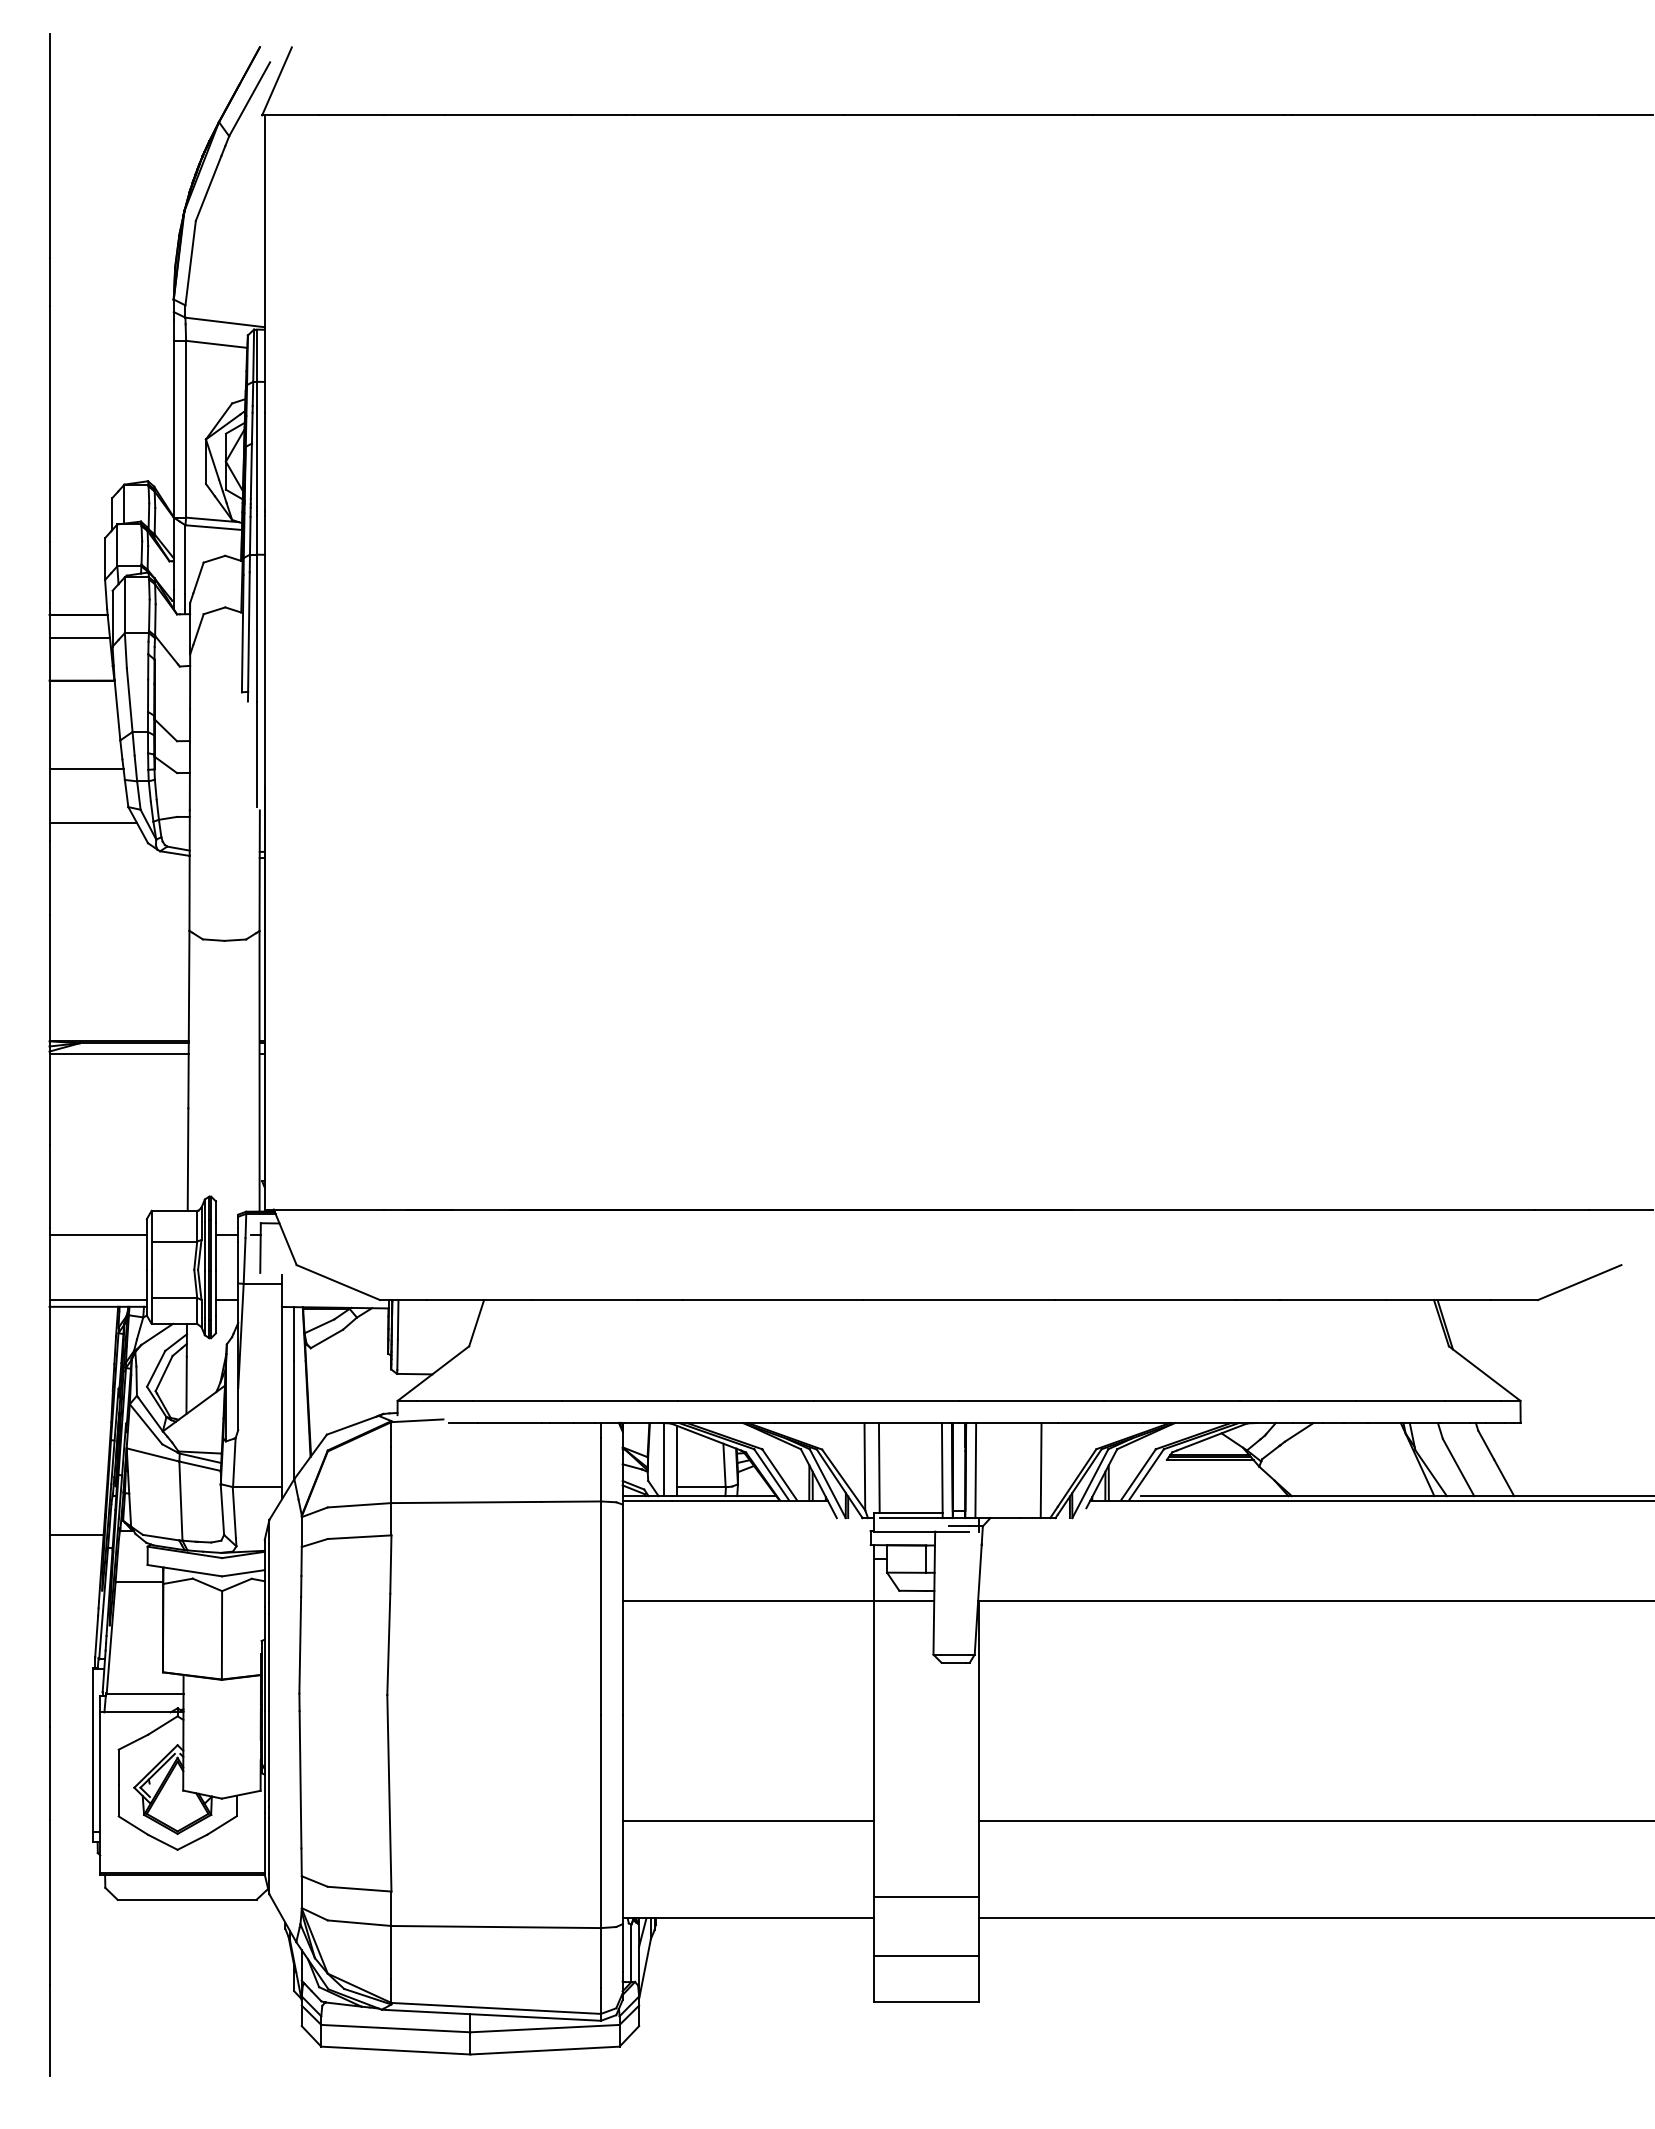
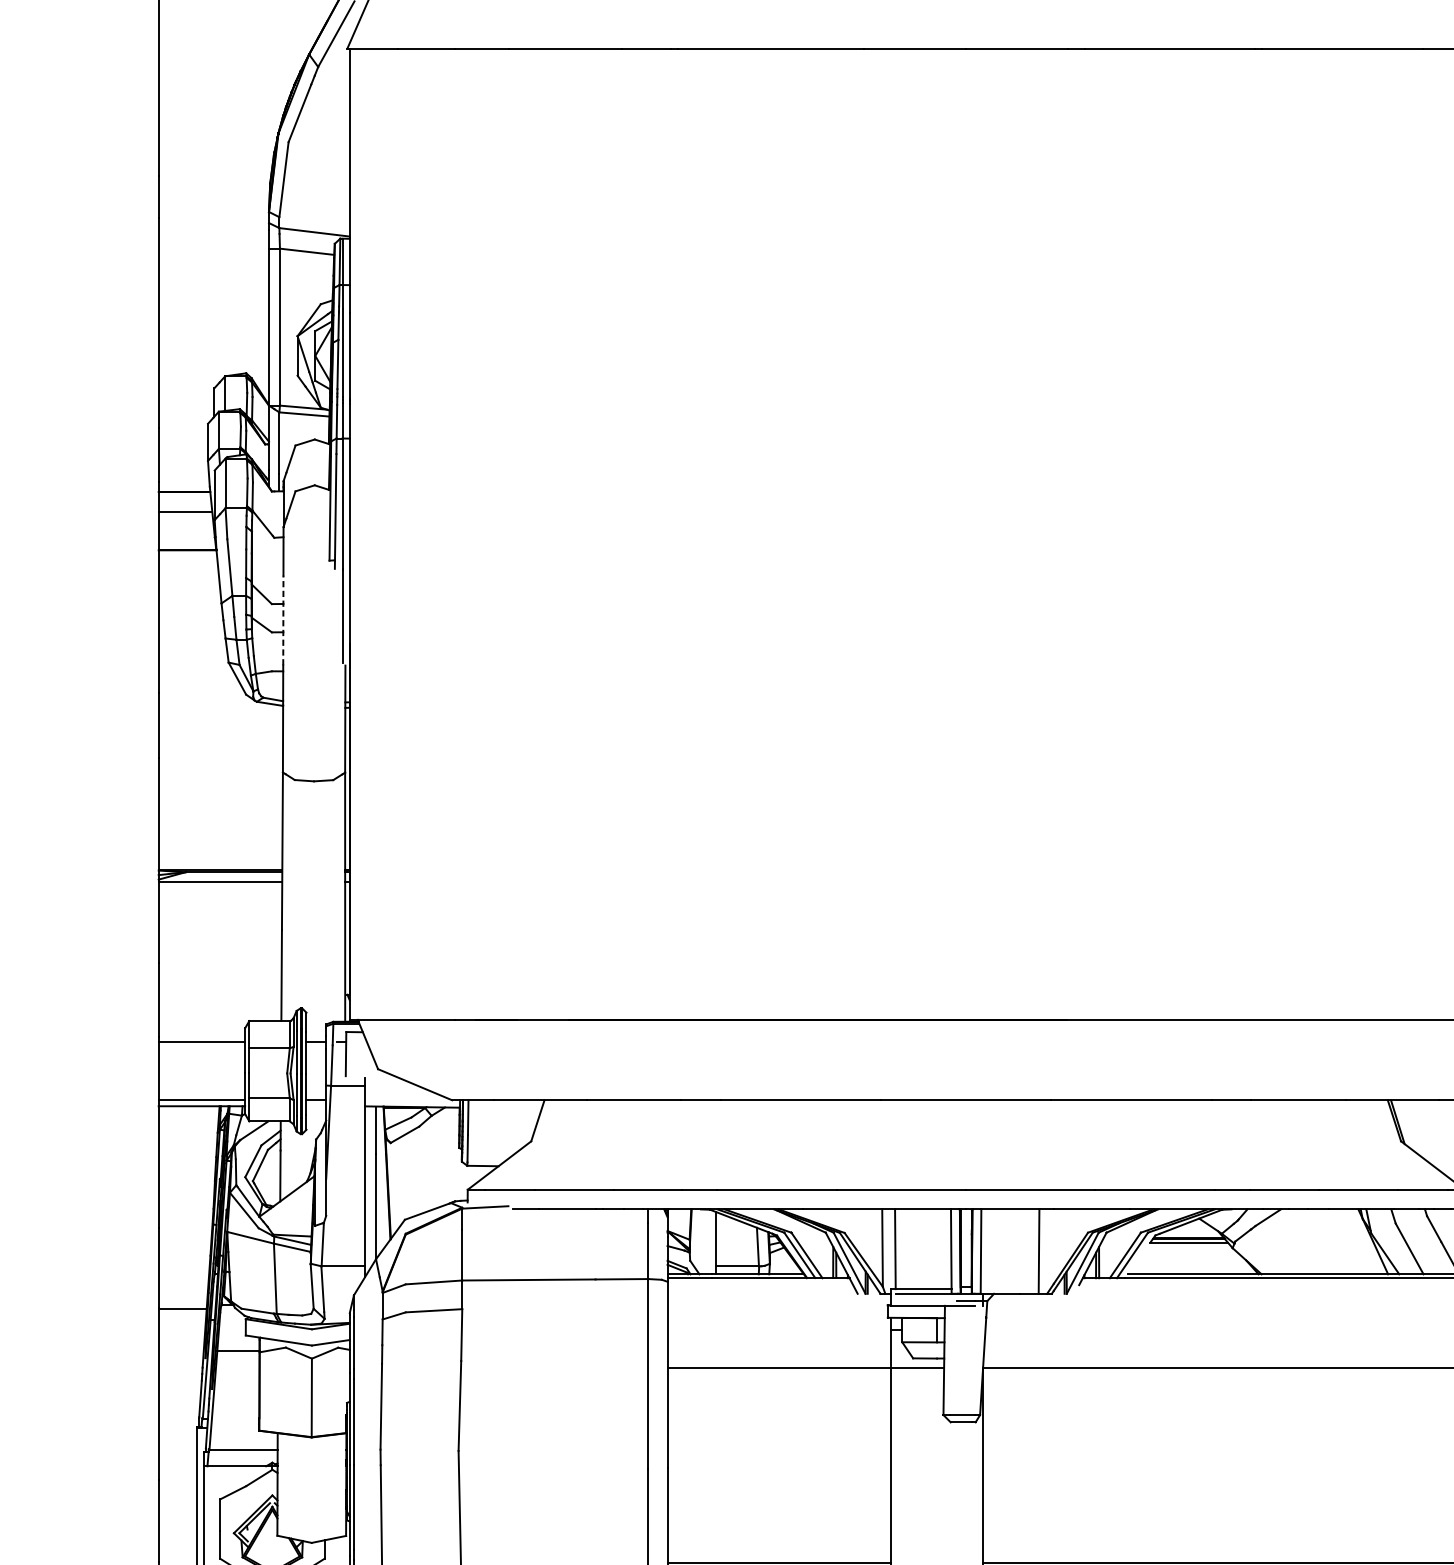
line: (189, 759) -> (282, 620), solid -> dashed
line: (86, 768) -> (191, 628), removed
line: (92, 822) -> (196, 676), removed
line: (664, 1459) -> (704, 1241), removed

